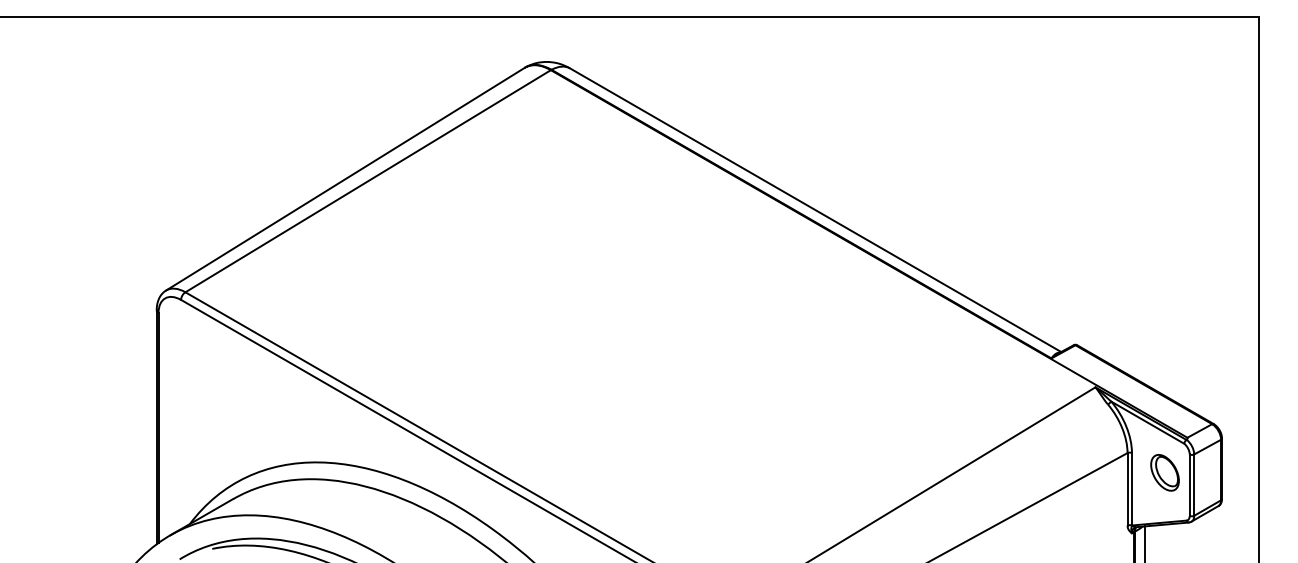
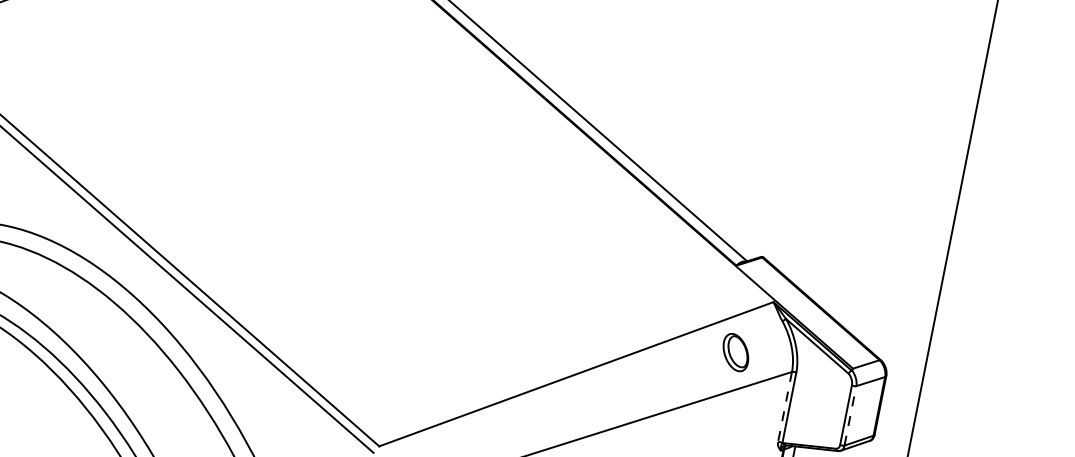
part: (1164, 472) -> (735, 352), moved
line: (1194, 485) -> (850, 416), solid -> dashed
line: (1127, 489) -> (784, 407), solid -> dashed

